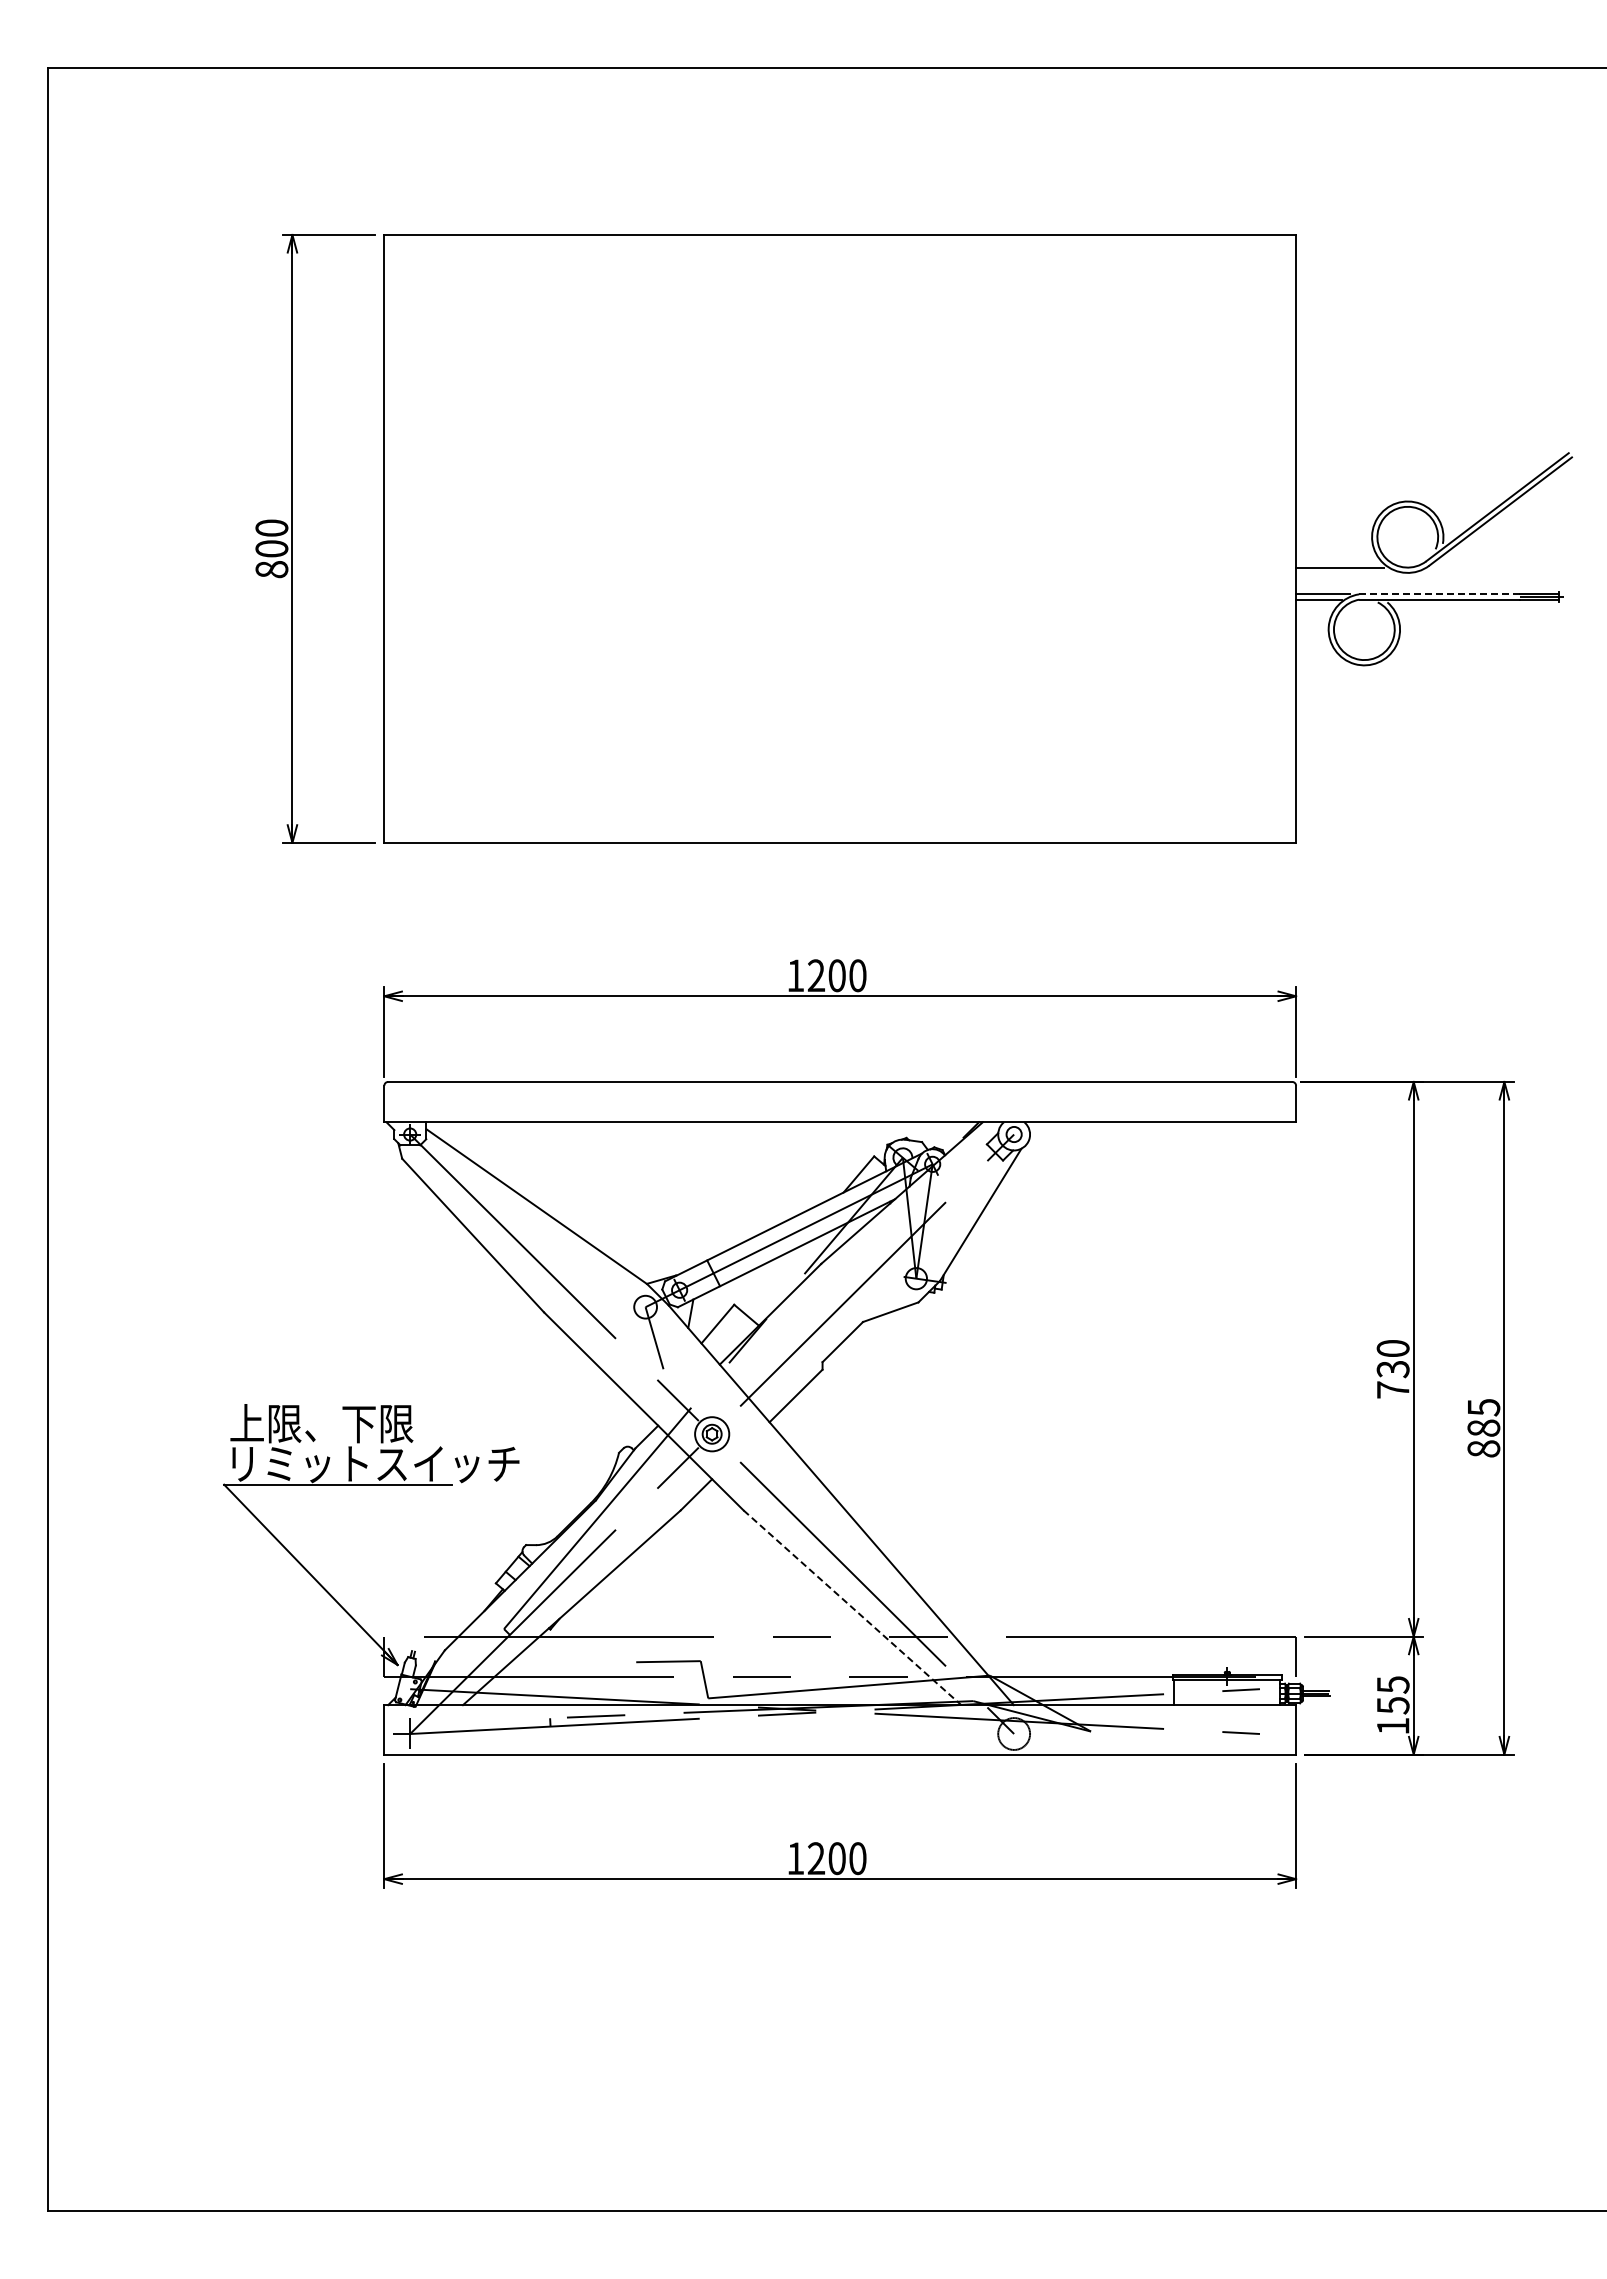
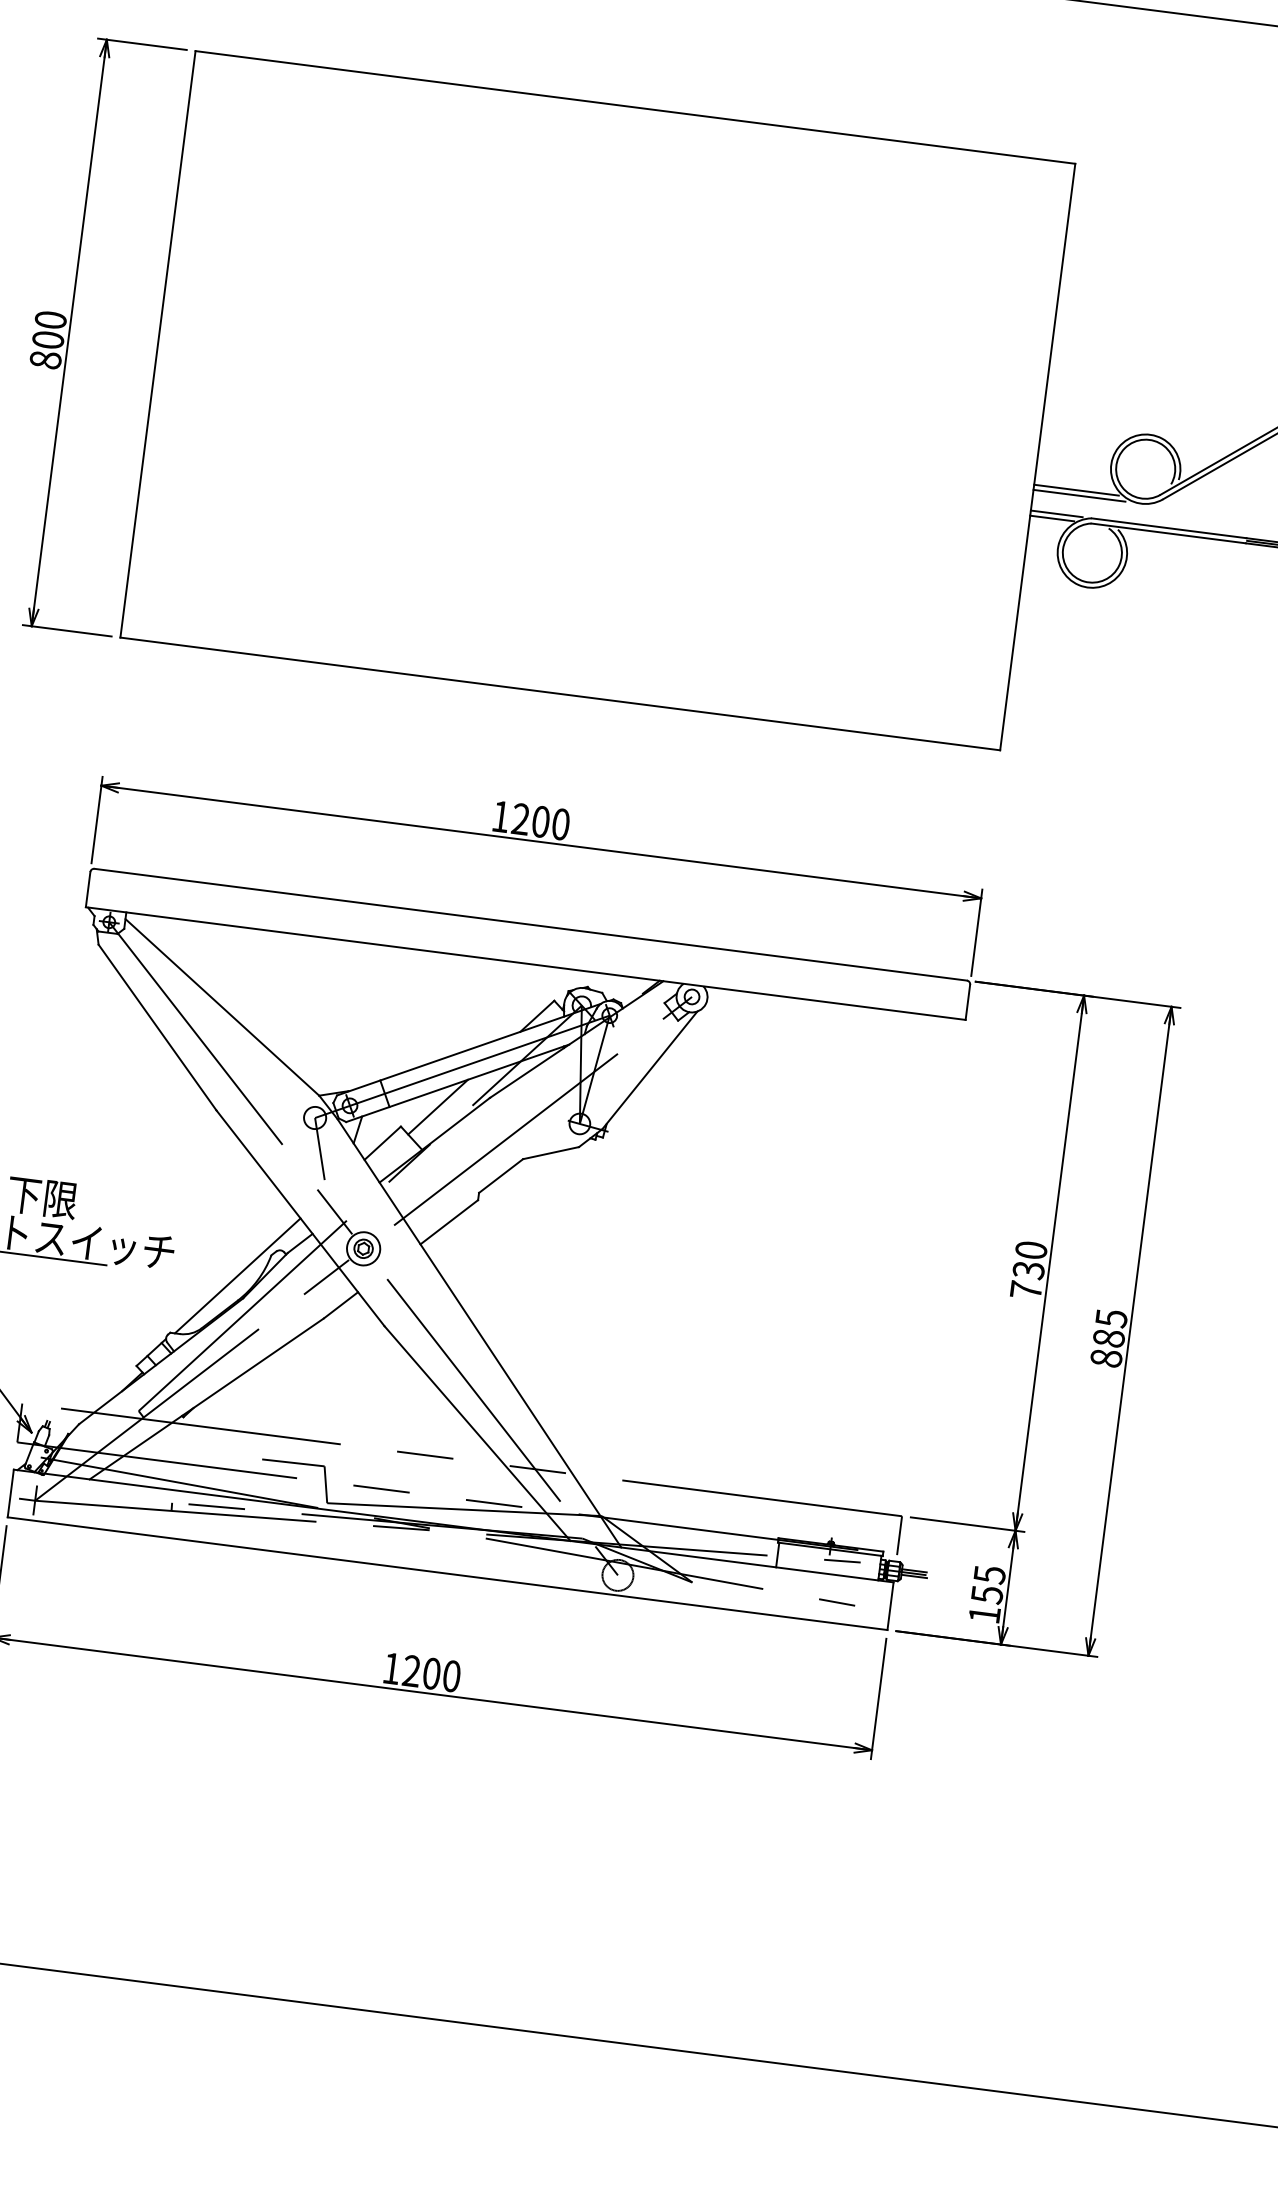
line: (1343, 572) -> (1079, 495), added
line: (1439, 594) -> (1169, 528), dashed -> solid
line: (769, 1279) -> (438, 1106), added
line: (586, 1478) -> (236, 1275), added
line: (852, 1608) -> (477, 1434), dashed -> solid

